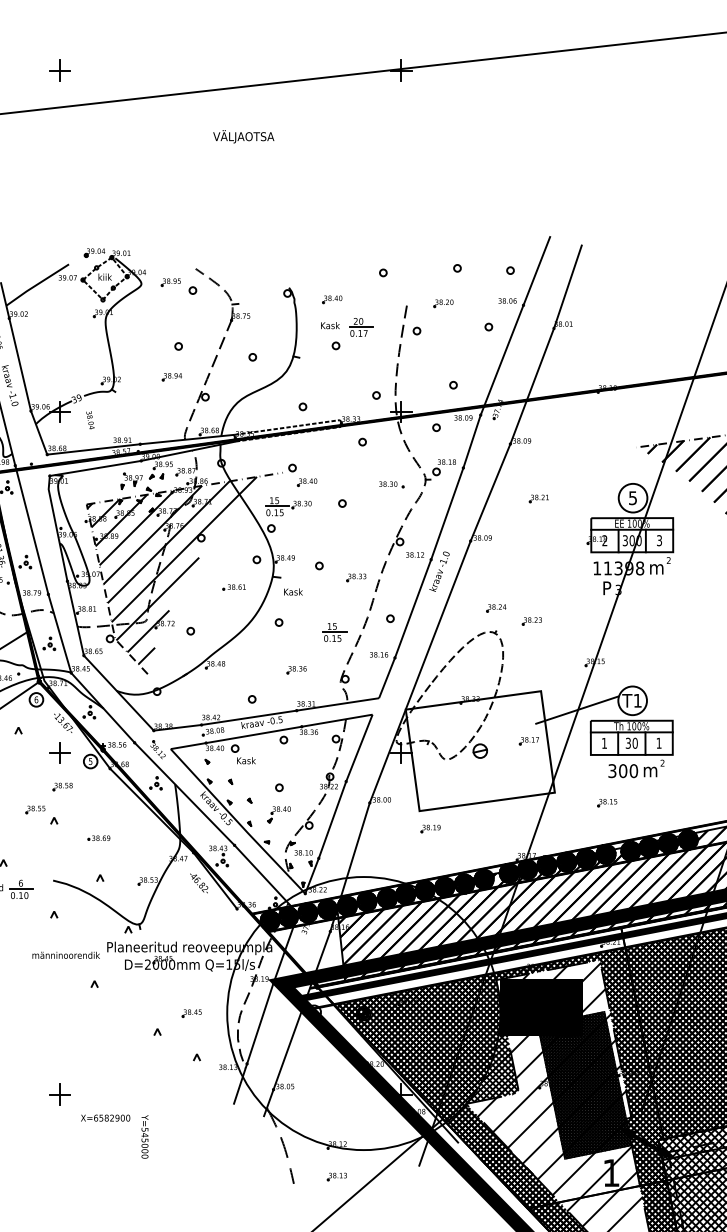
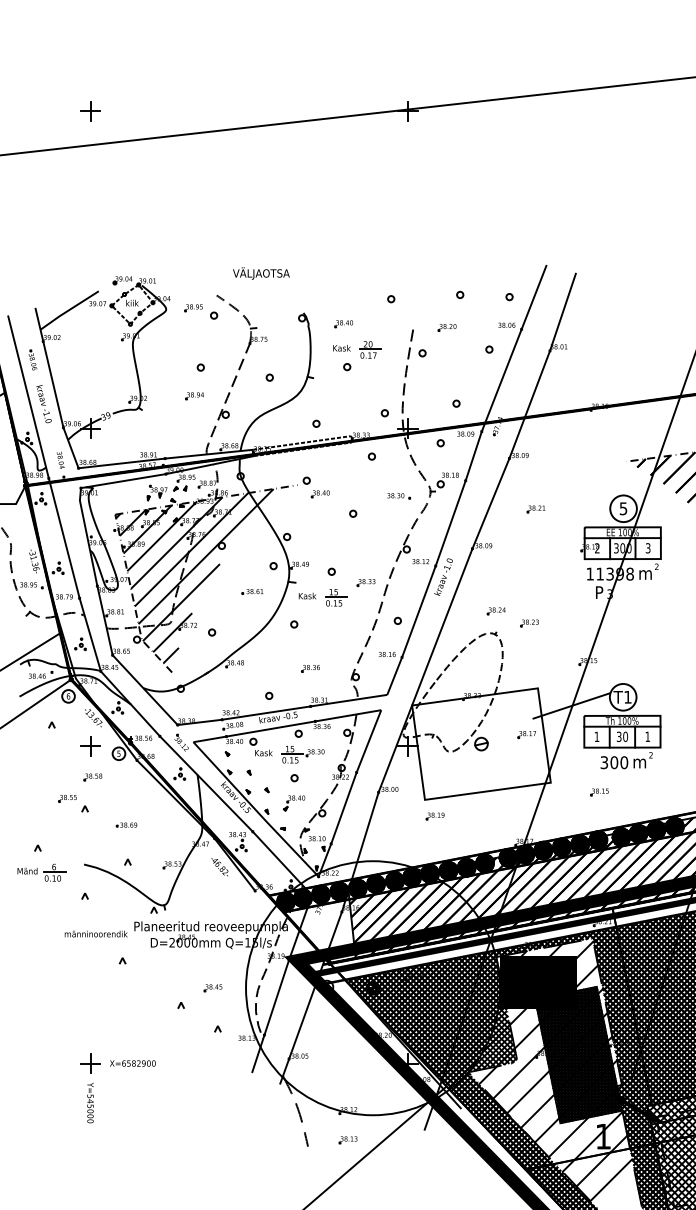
text: (243, 136) -> (261, 273), moved
text: (90, 419) -> (60, 459), moved
part: (287, 506) -> (302, 754), moved
part: (335, 632) -> (336, 597), moved
text: (105, 1118) -> (132, 1063), moved
text: (144, 1136) -> (90, 1102), moved

